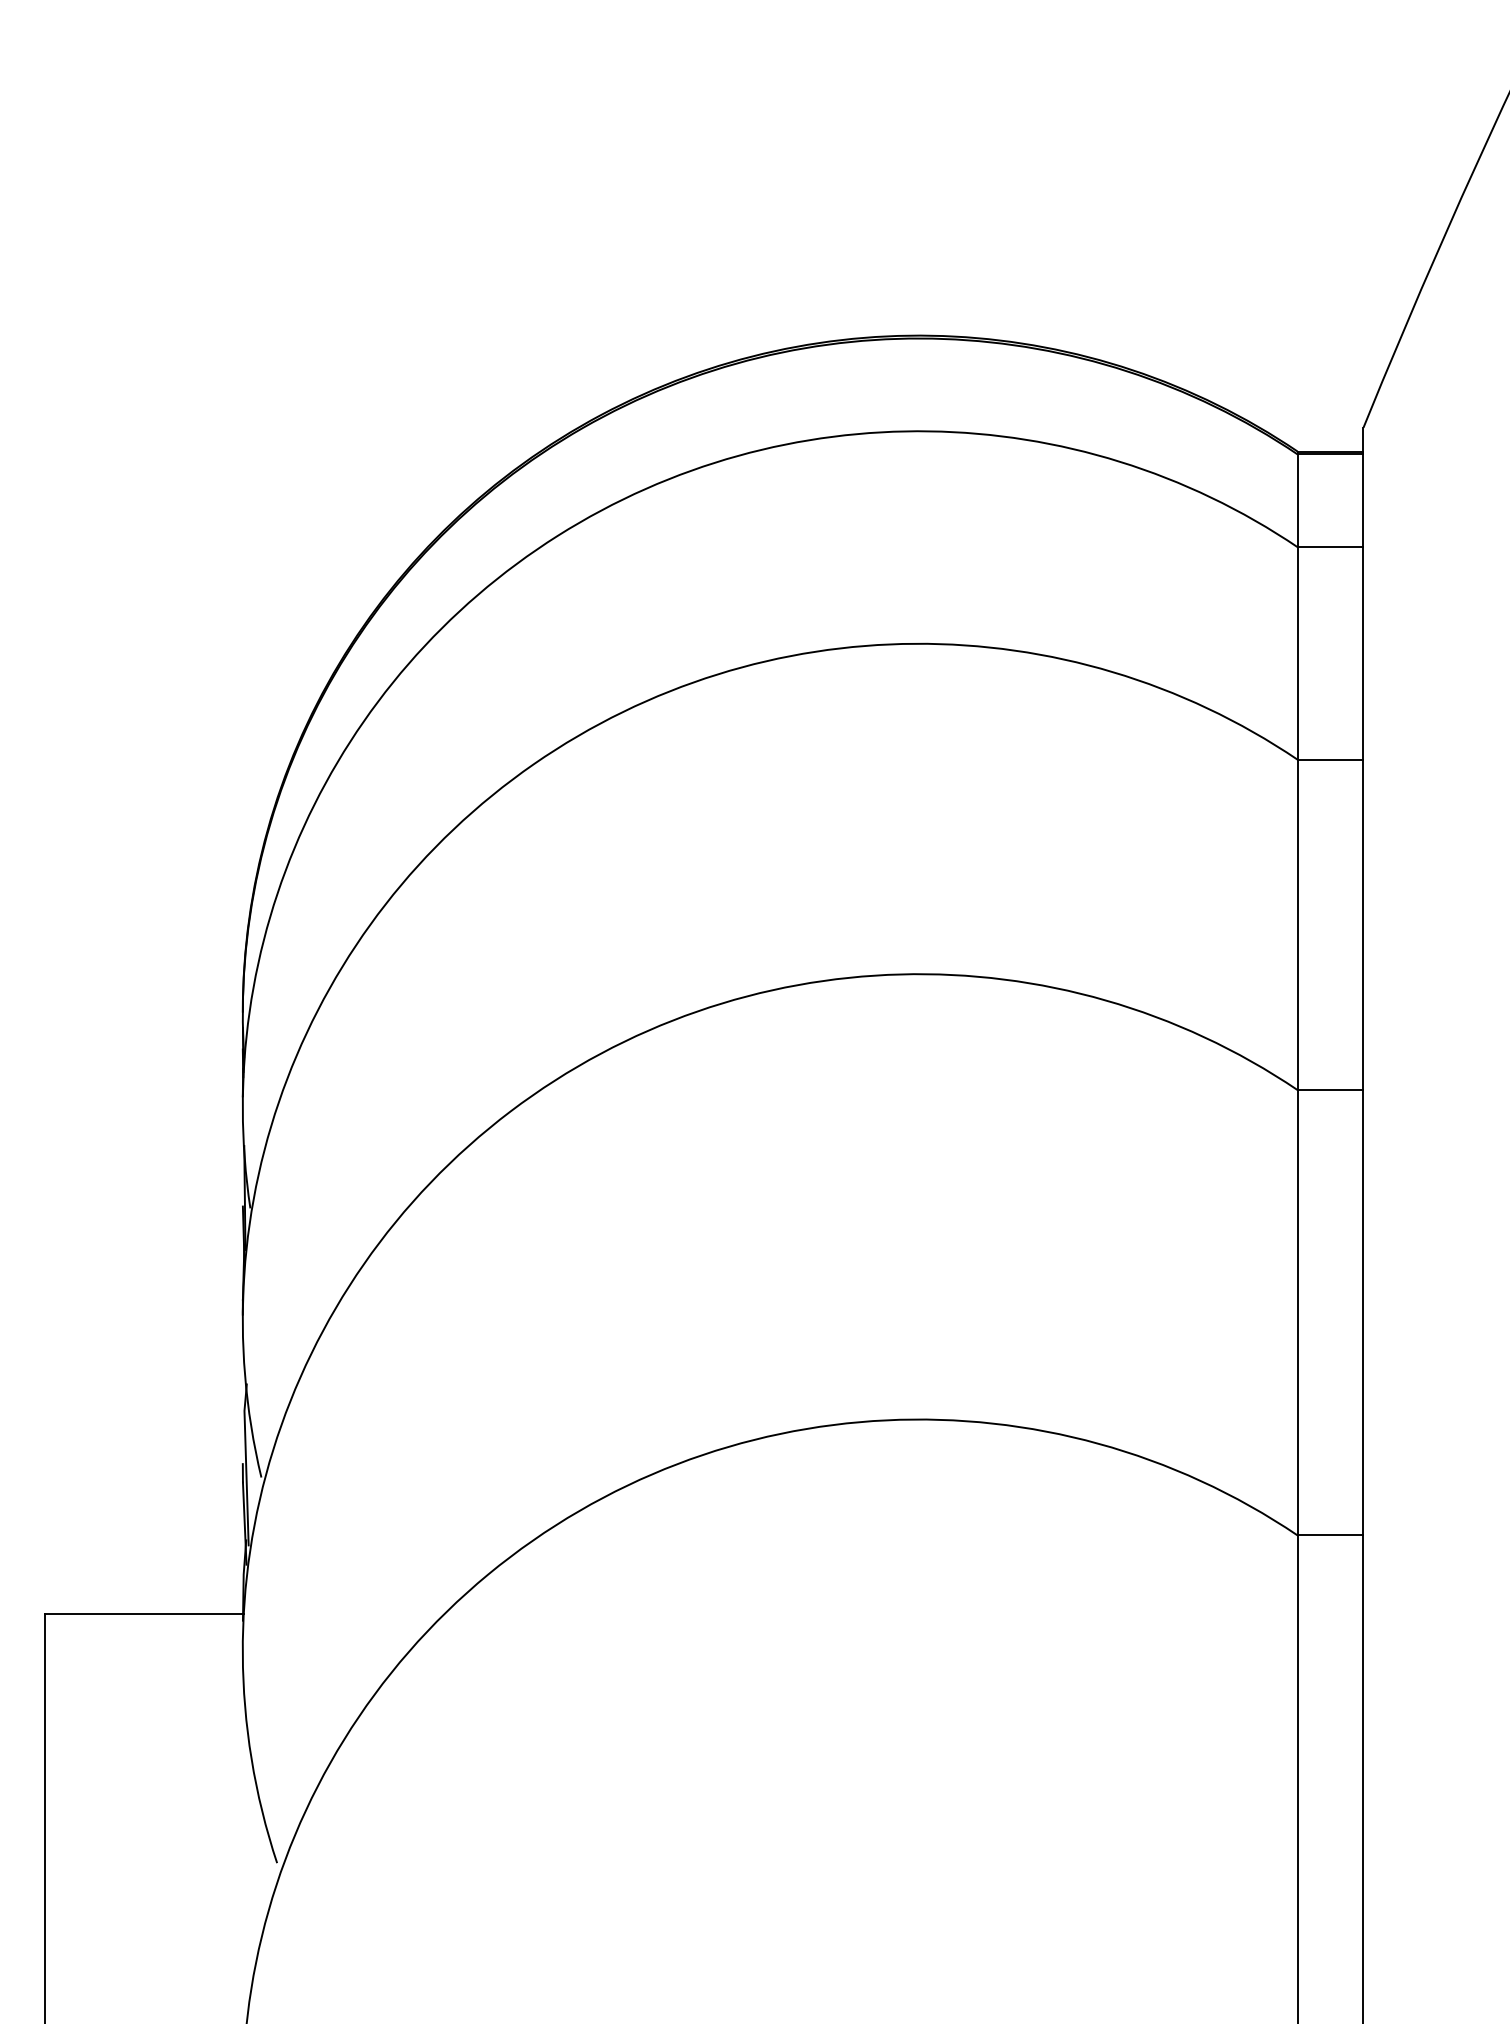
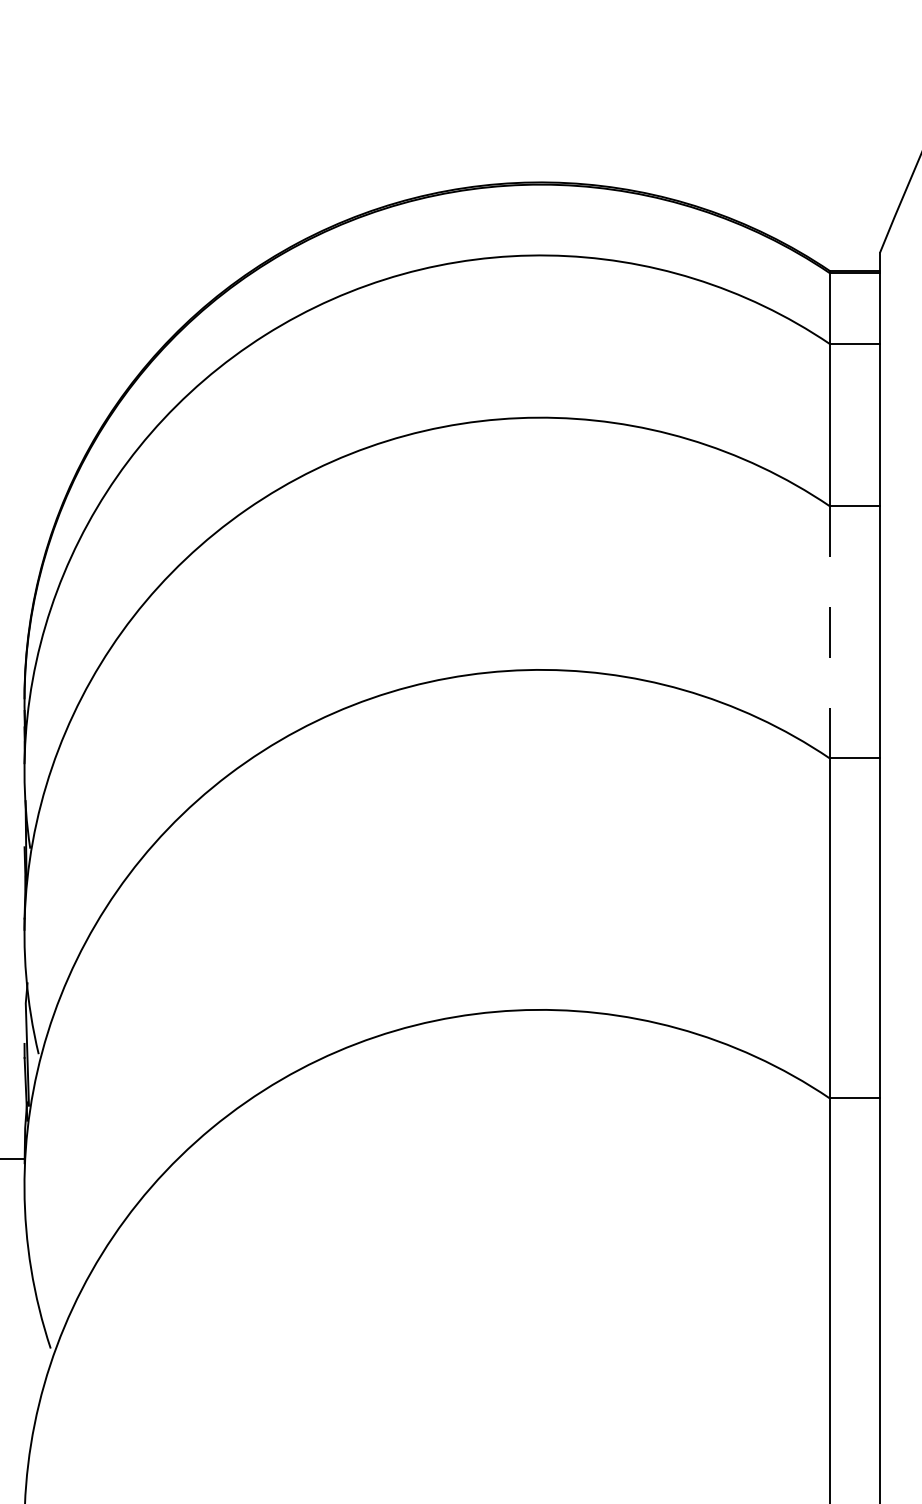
line: (1297, 924) -> (829, 631), solid -> dashed

